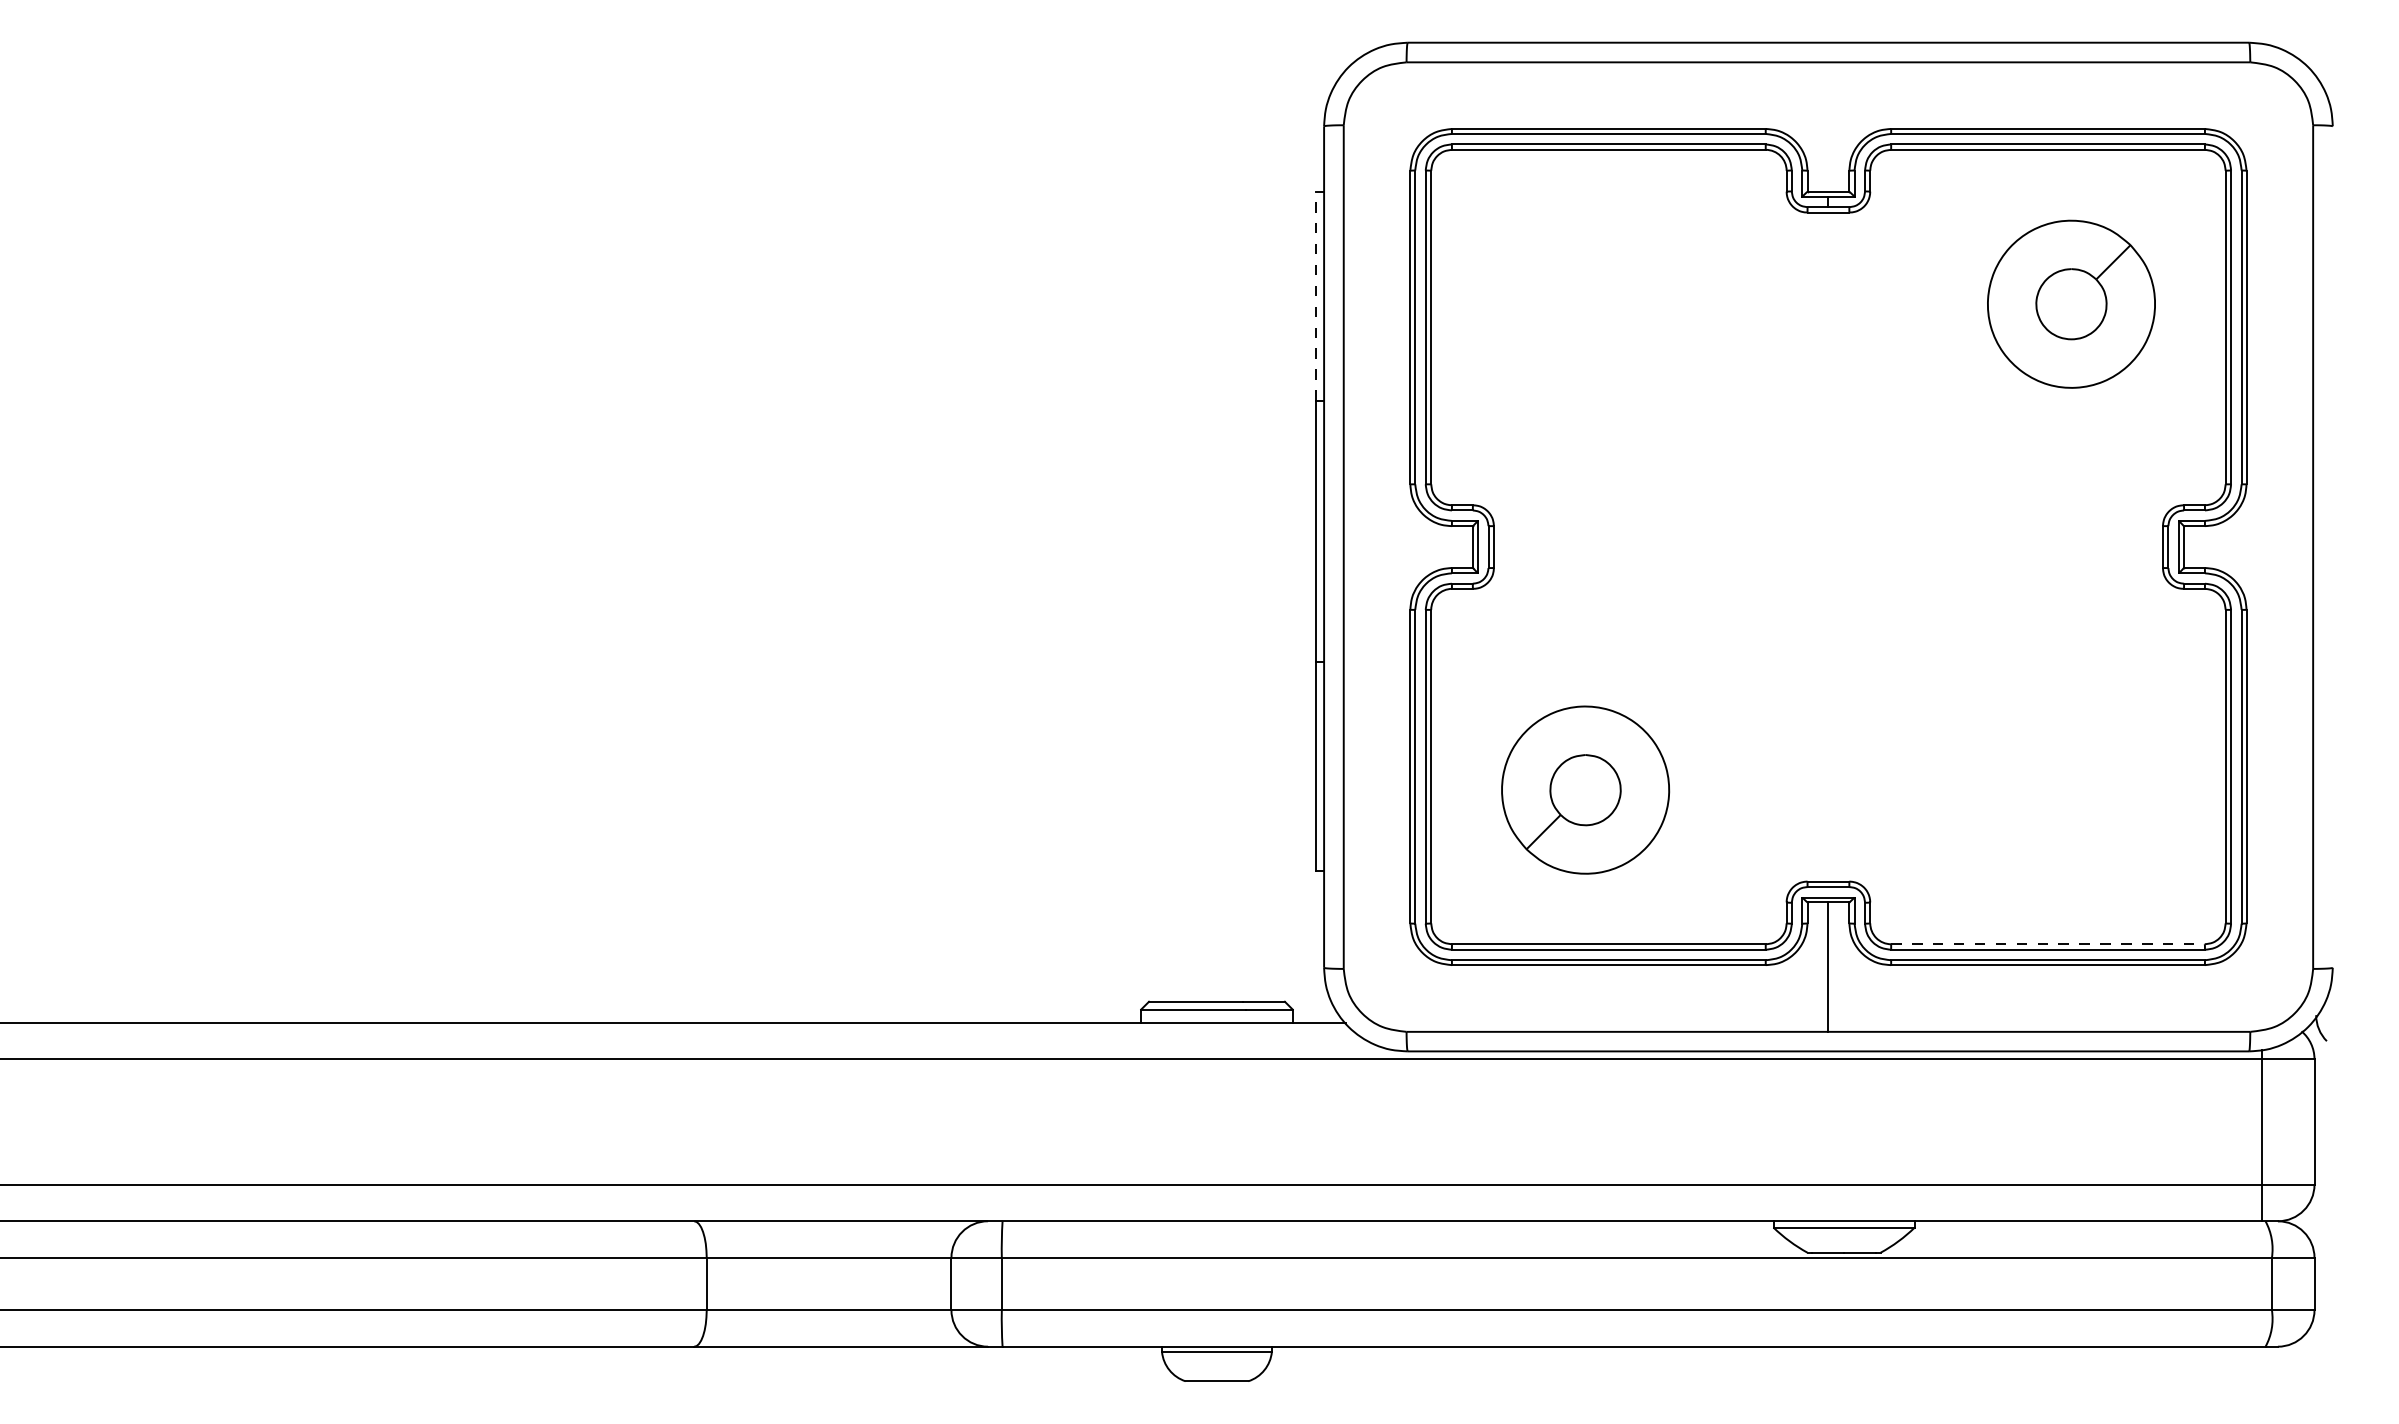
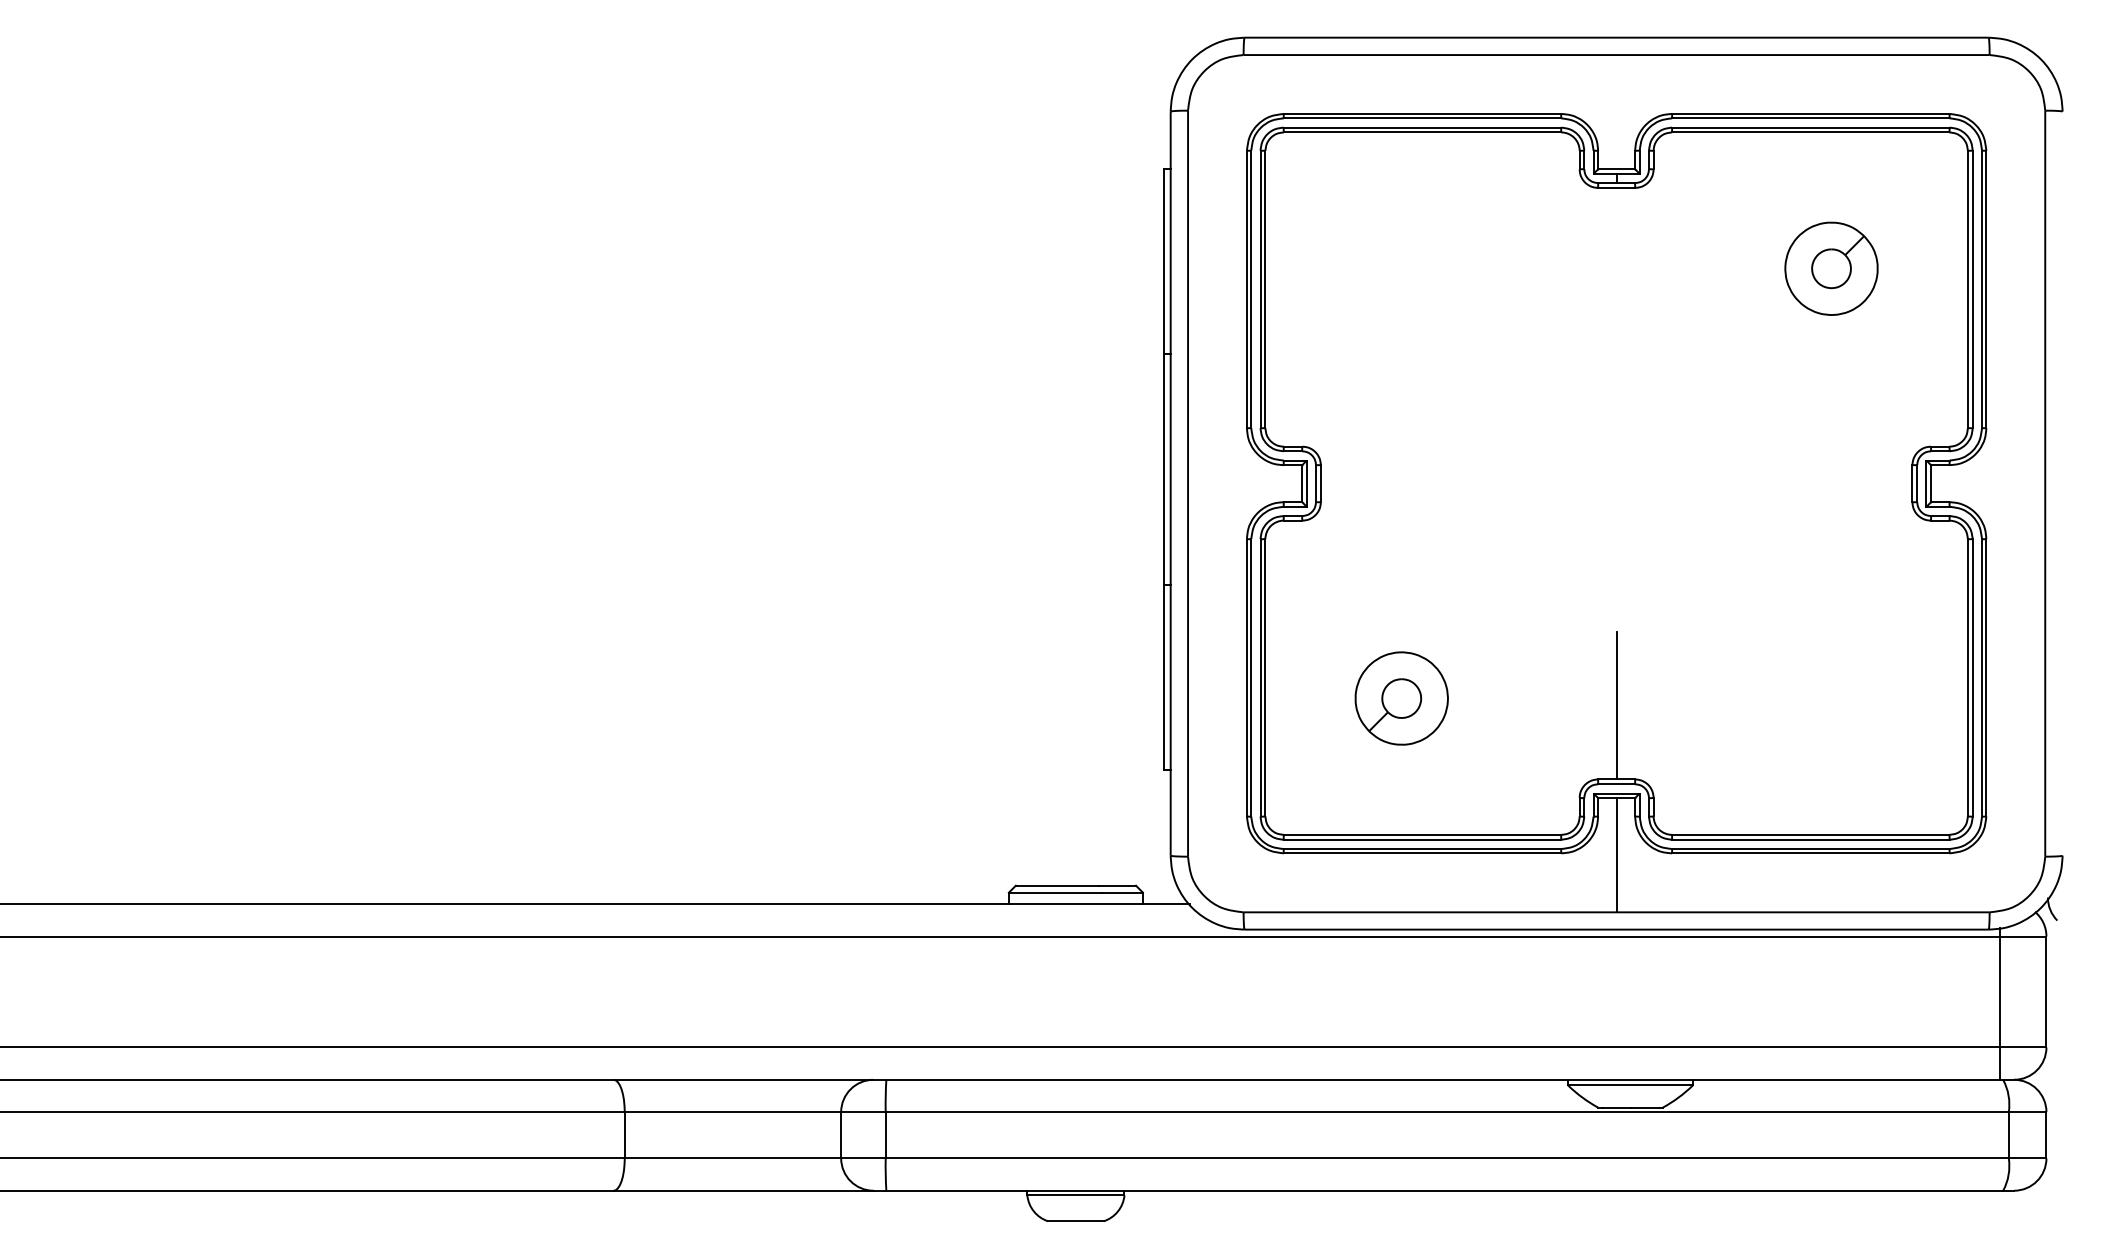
line: (1315, 295) -> (1163, 261), dashed -> solid
part: (2071, 303) -> (1831, 268), size x0.62
part: (1585, 790) -> (1401, 698), size x0.62
line: (1828, 797) -> (1616, 705), added
line: (2047, 943) -> (1810, 834), dashed -> solid

